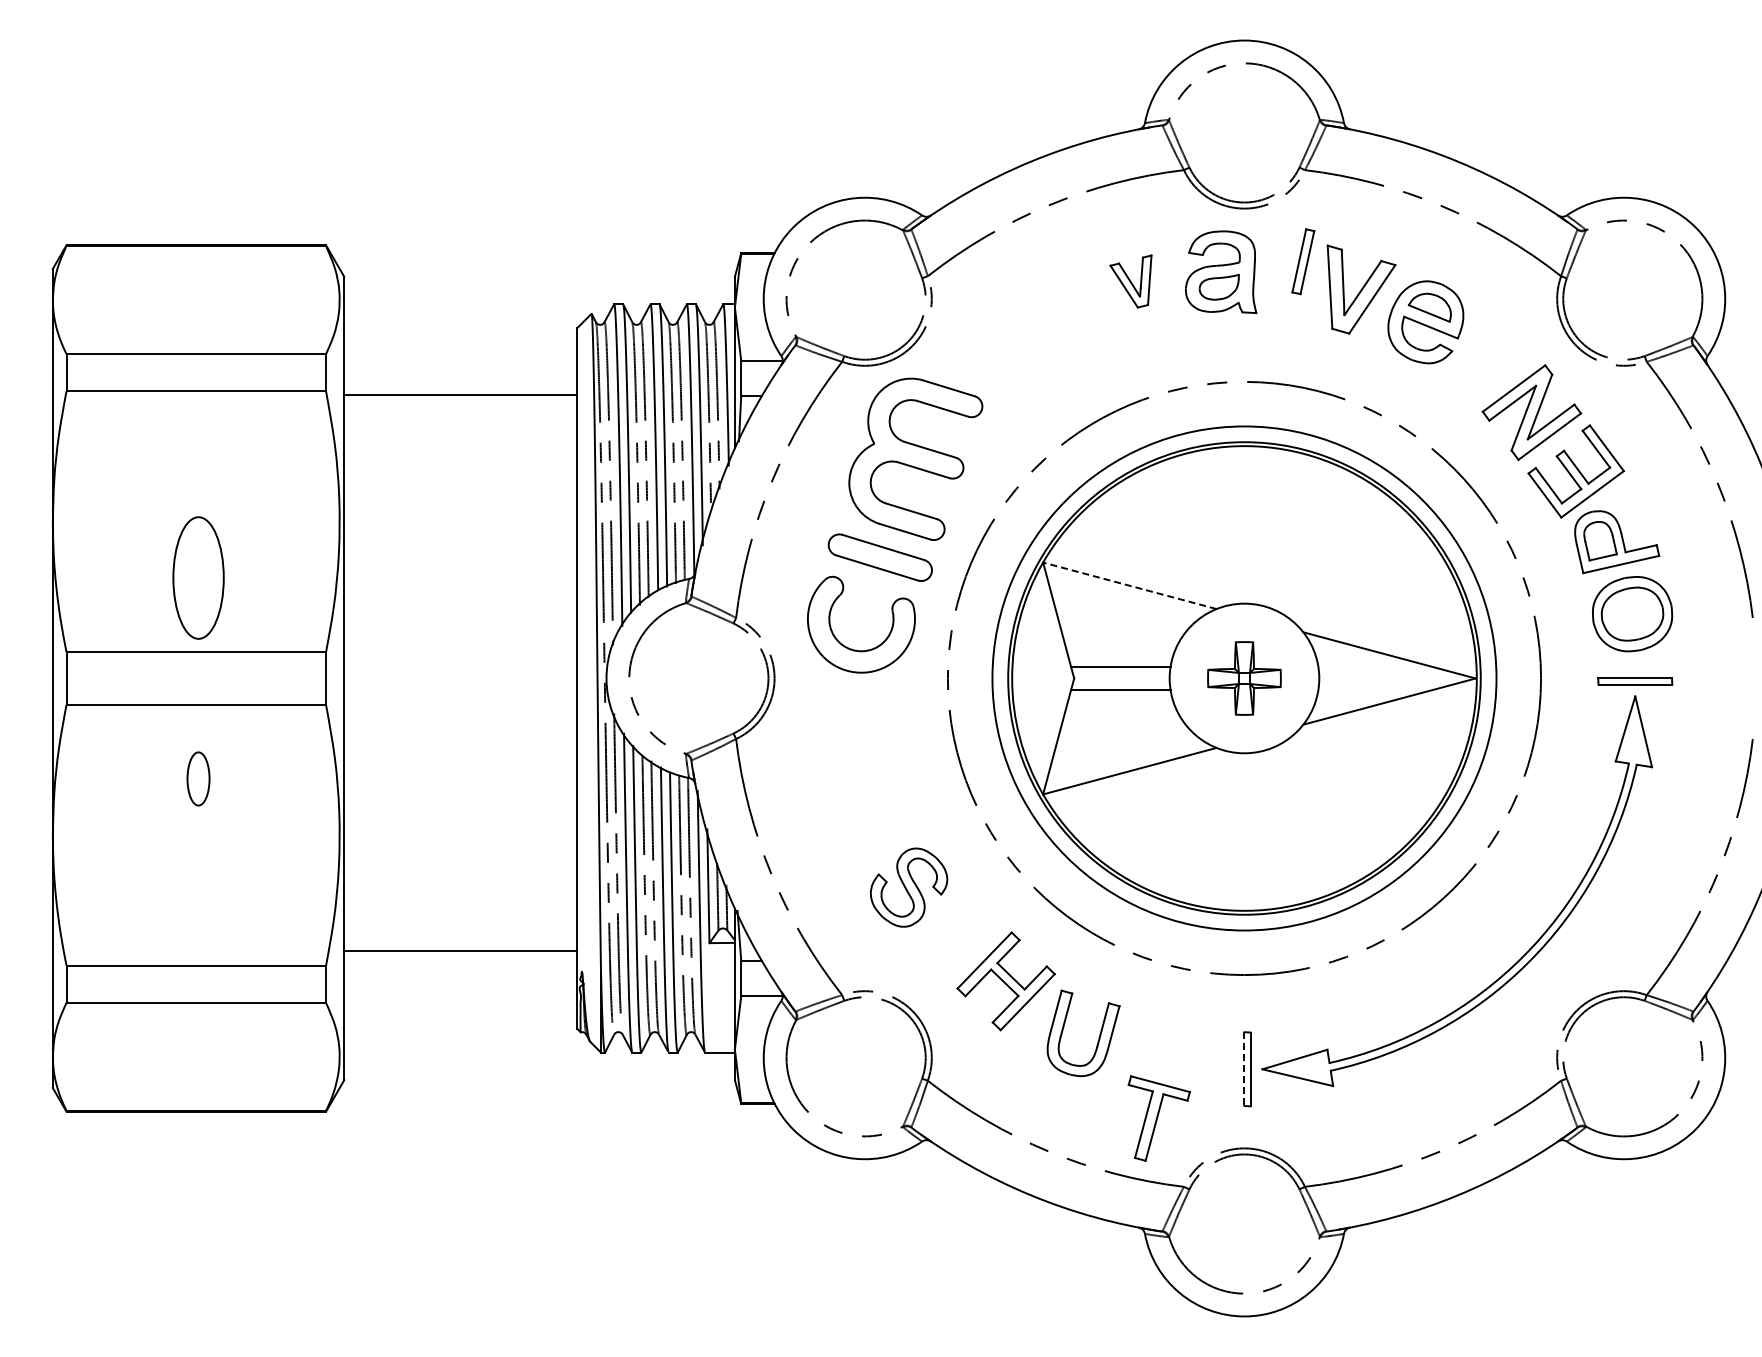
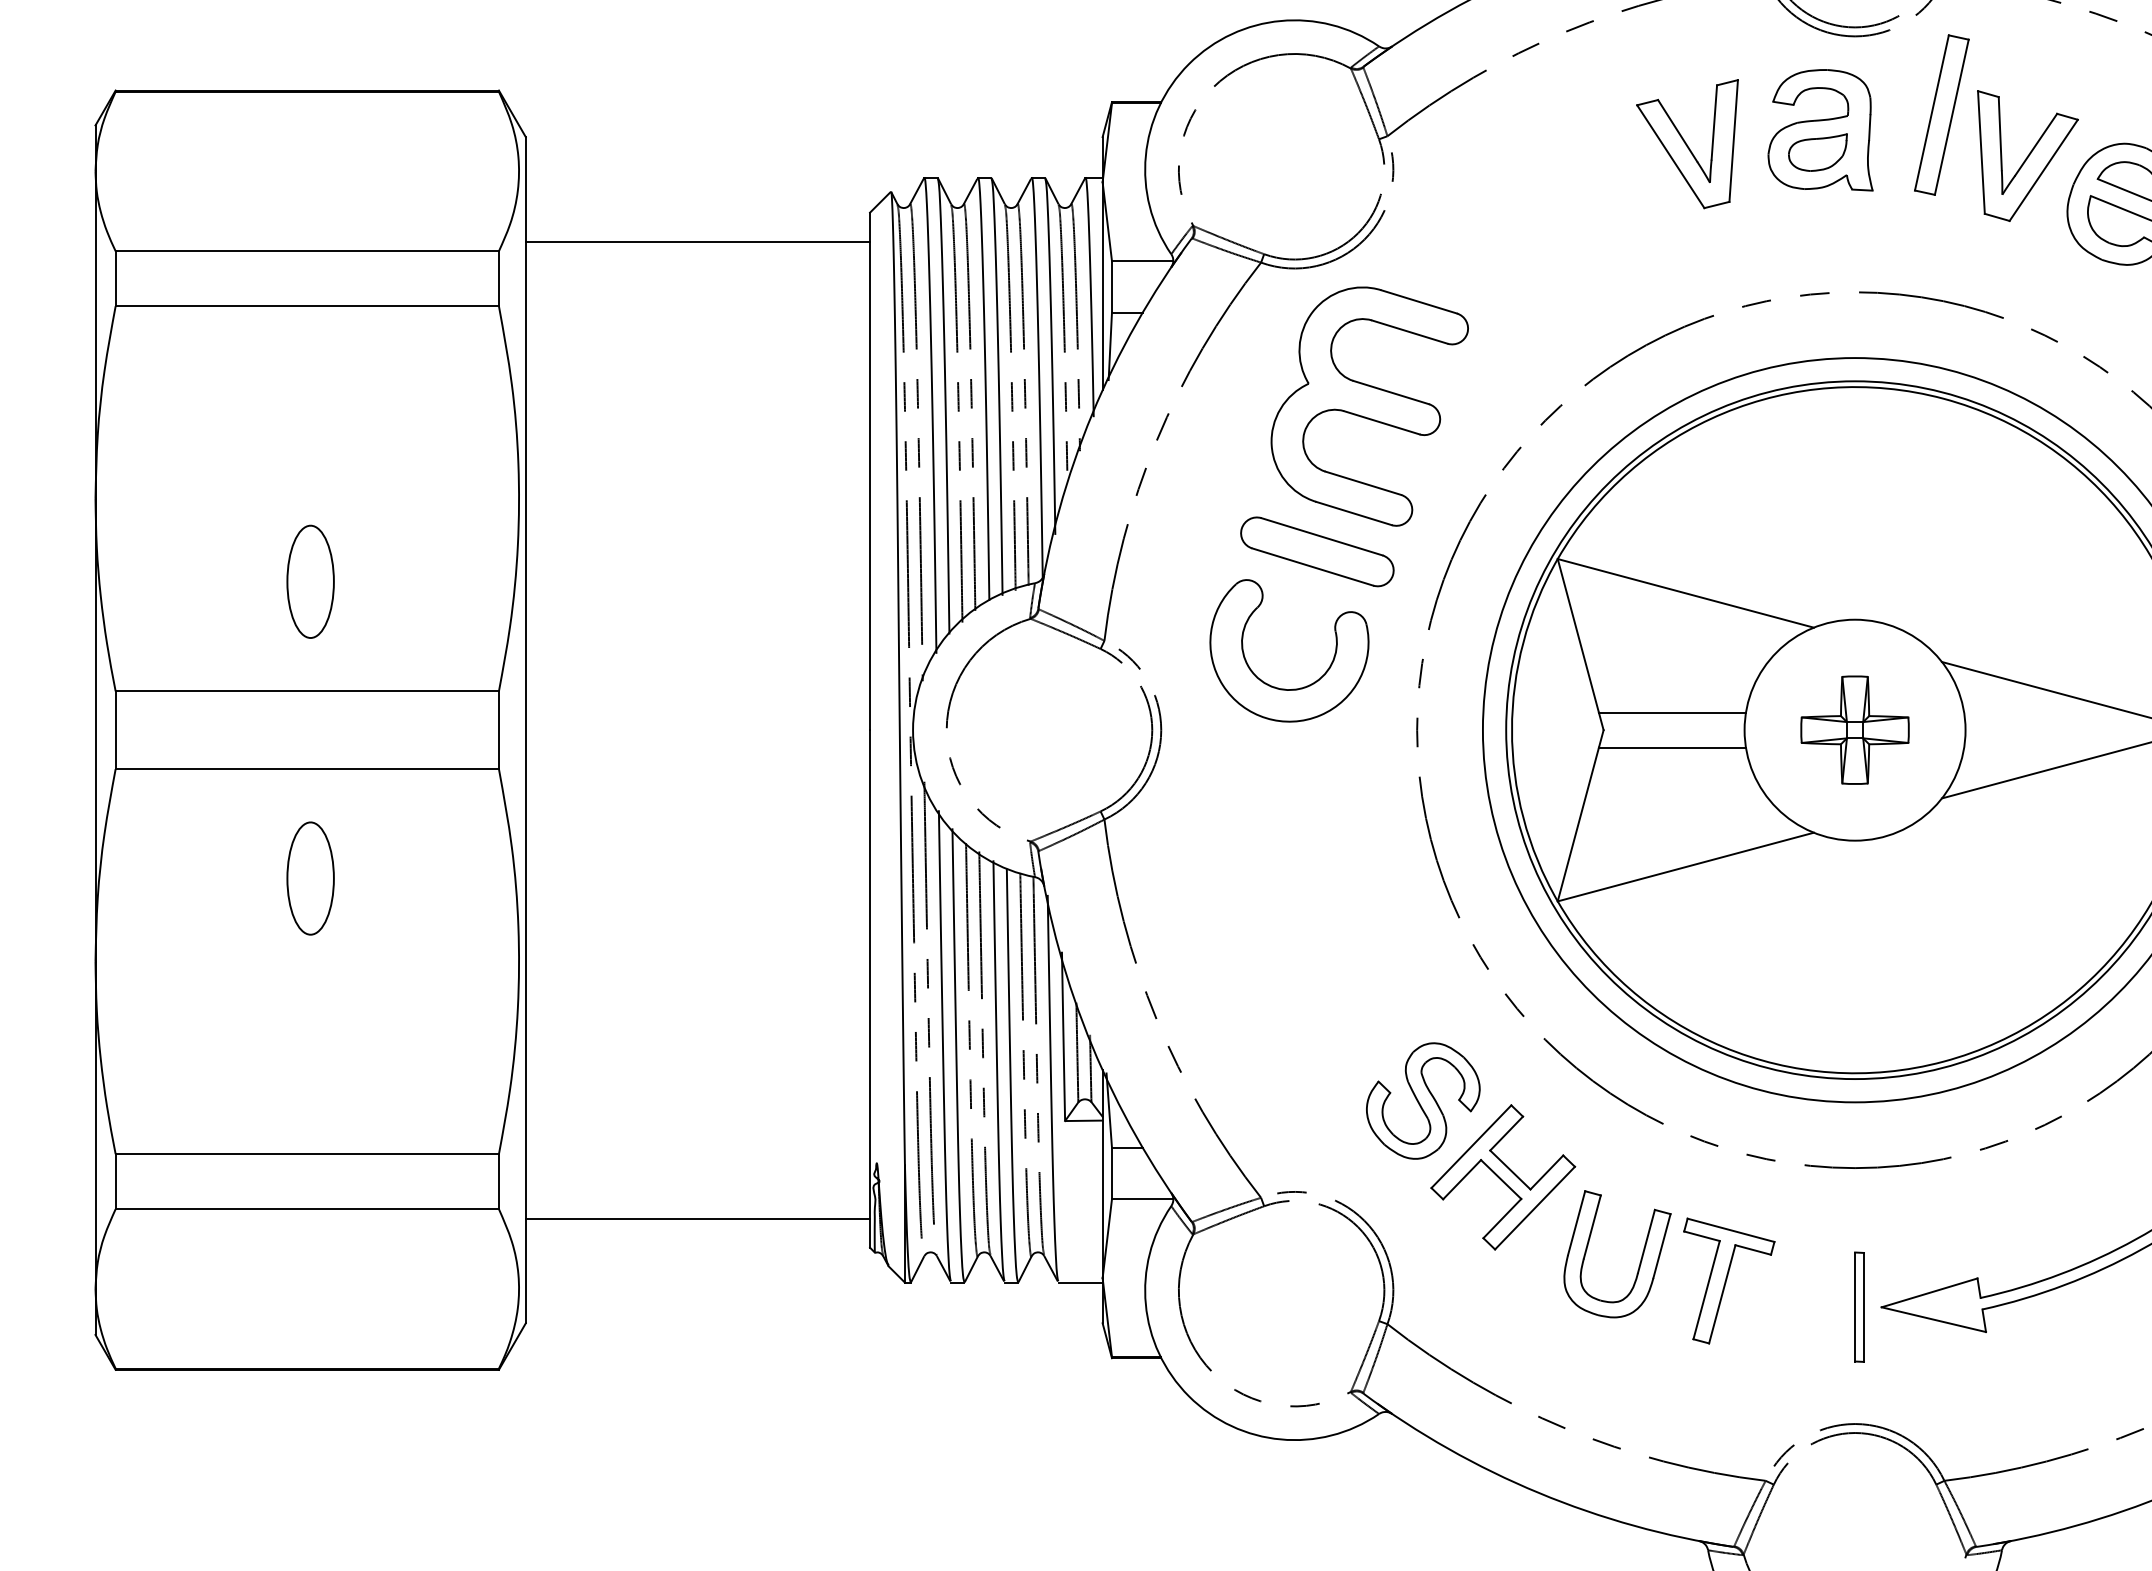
part: (1303, 261) -> (1942, 114), size x1.67
part: (1130, 281) -> (1686, 144), size x1.67
line: (460, 394) -> (697, 241), moved
part: (198, 577) -> (310, 581), size x0.62
line: (1129, 585) -> (1685, 592), dashed -> solid
part: (198, 778) -> (310, 877), size x1.43
part: (909, 887) -> (1423, 1100), moved
line: (460, 951) -> (697, 1218), moved
line: (1244, 1069) -> (1855, 1307), dashed -> solid
part: (1158, 1118) -> (1728, 1280), moved

